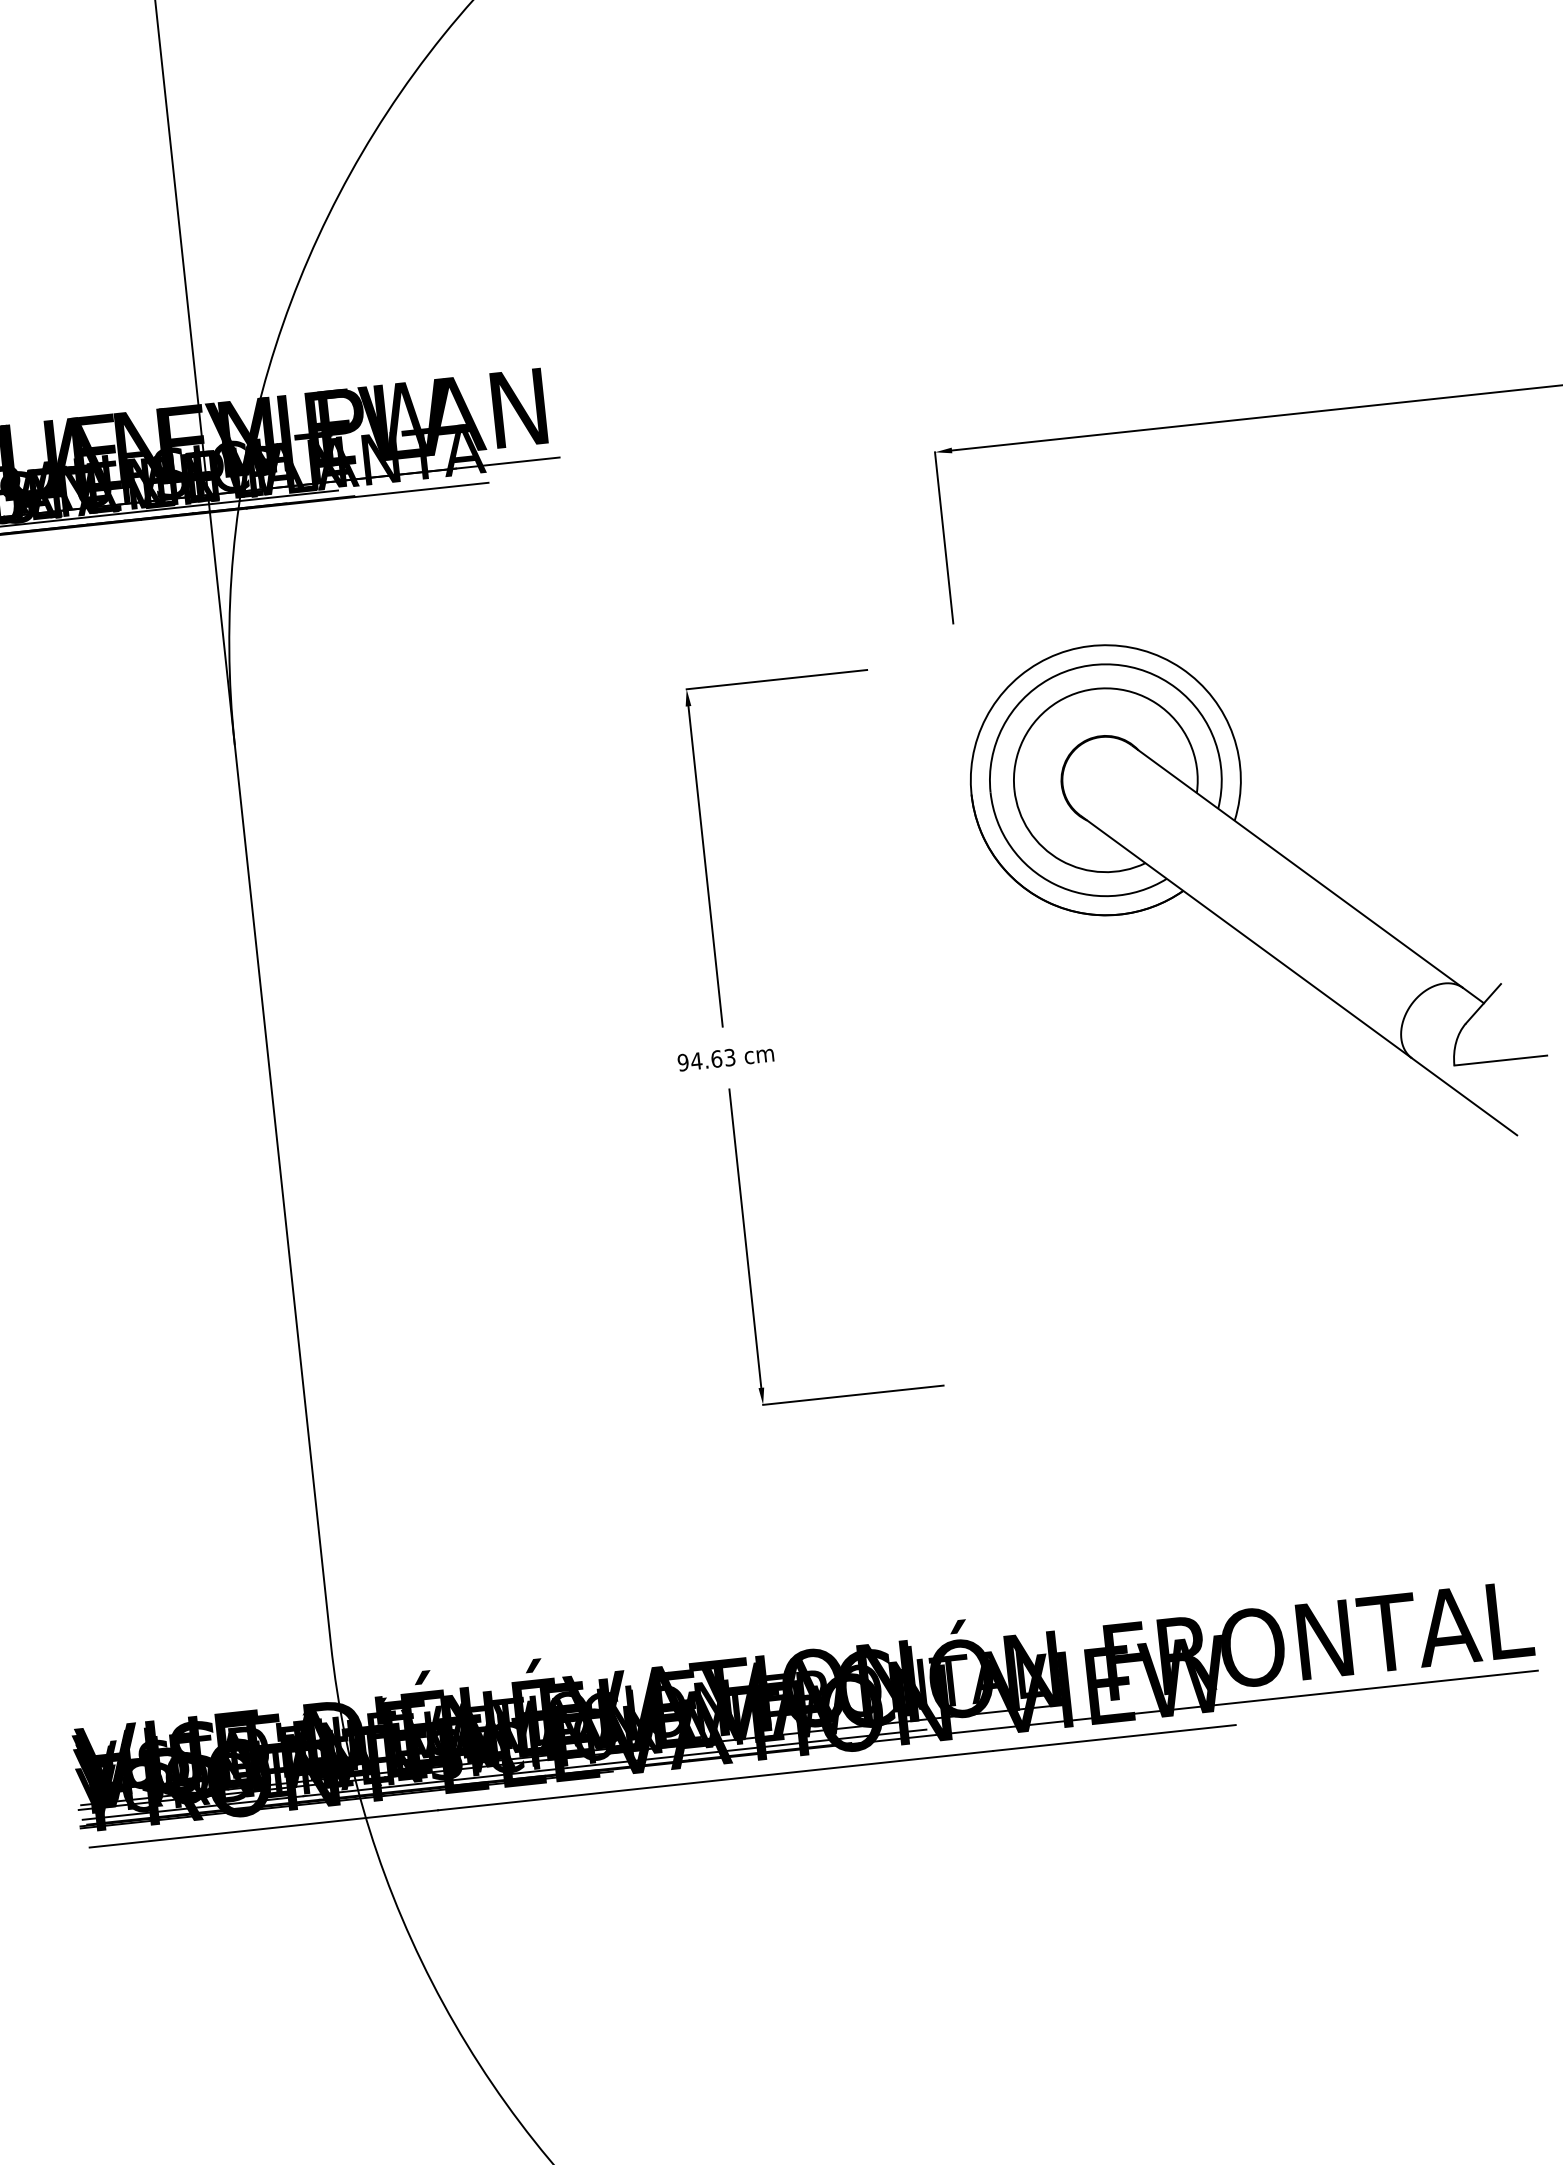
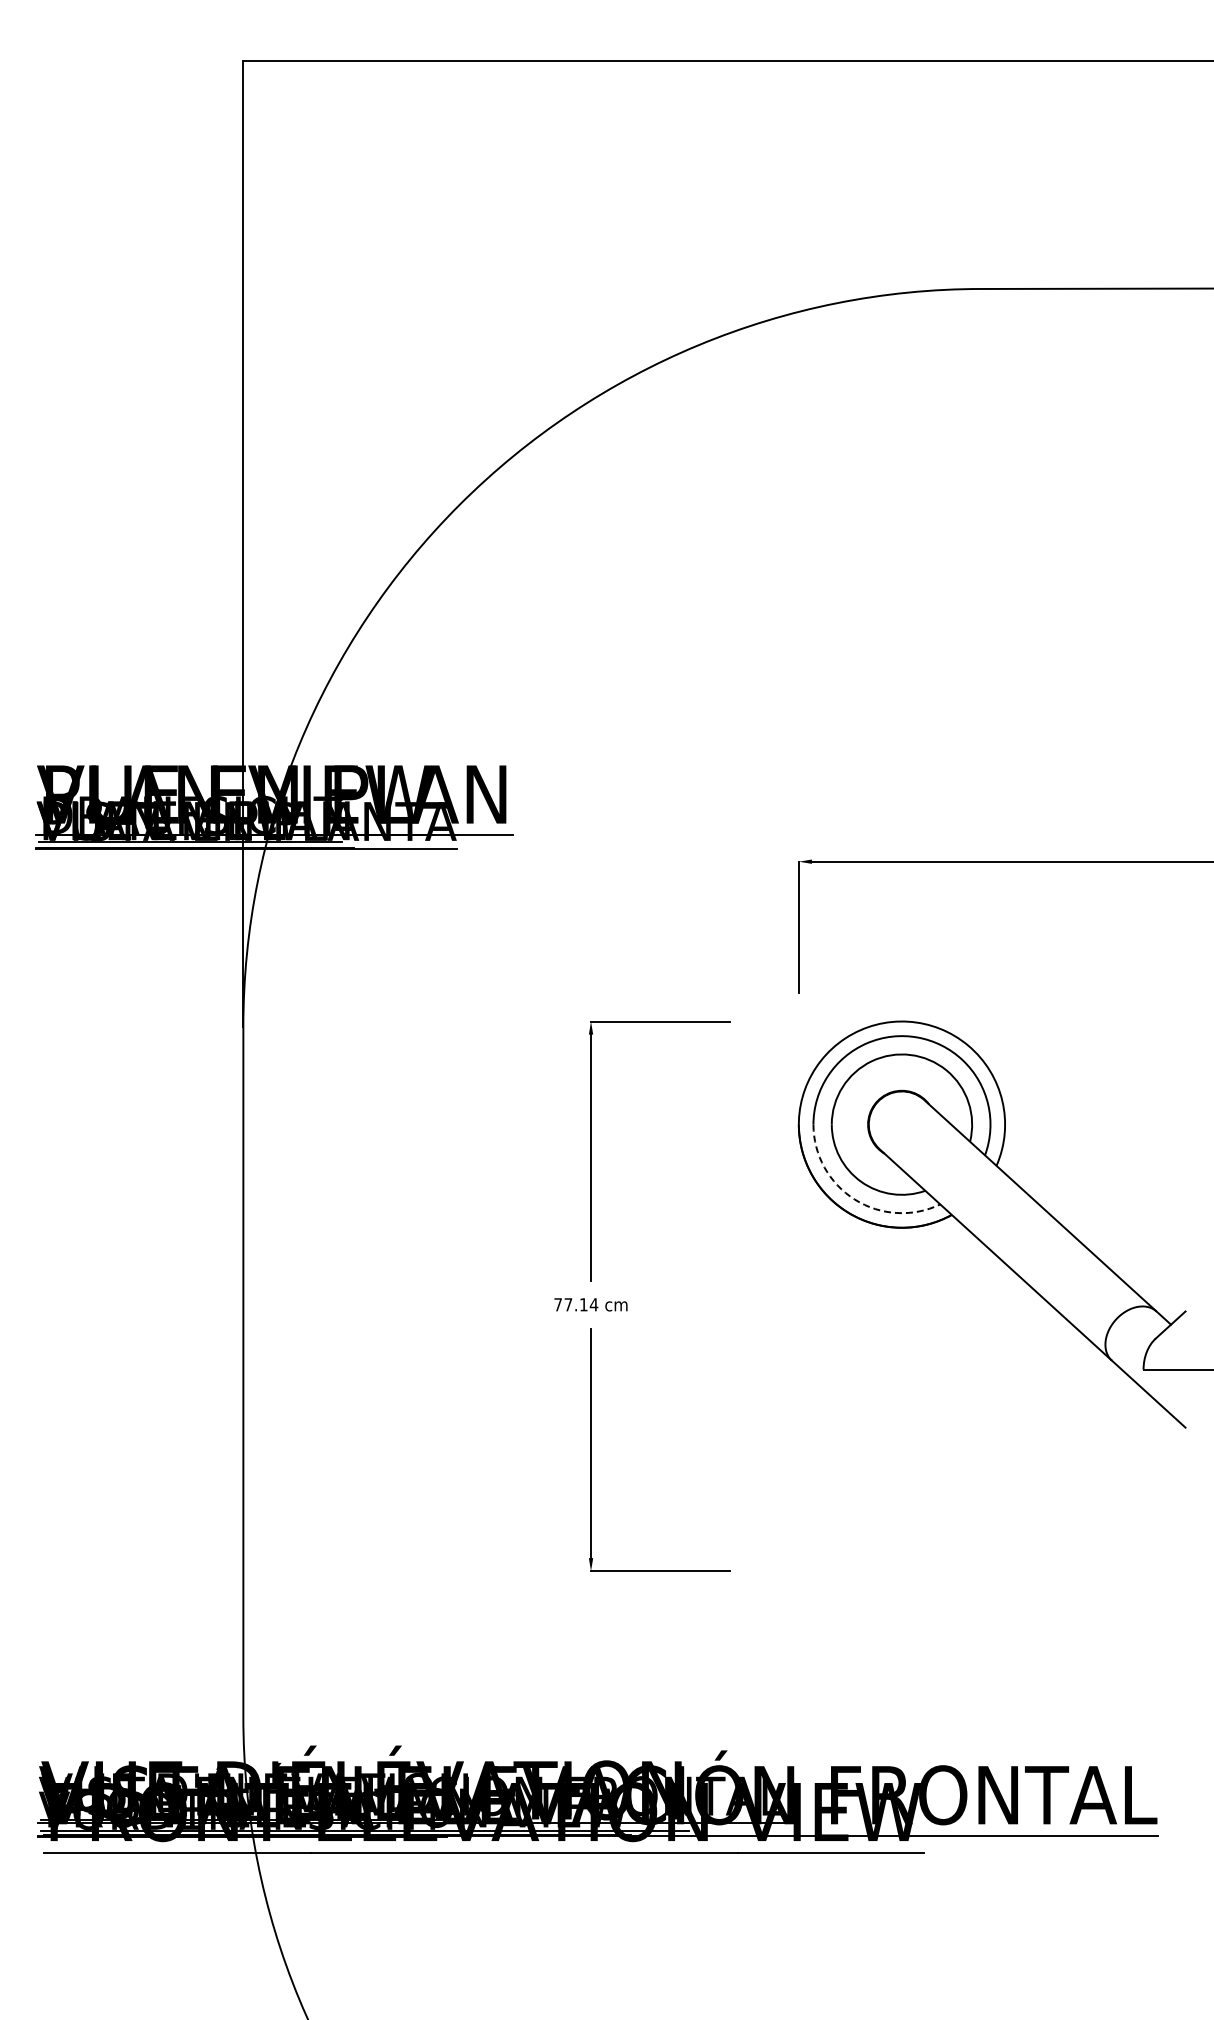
arc: (1054, 884) -> (854, 1199), solid -> dashed
text: (707, 1059) -> (576, 1304), 94.63 -> 77.14

